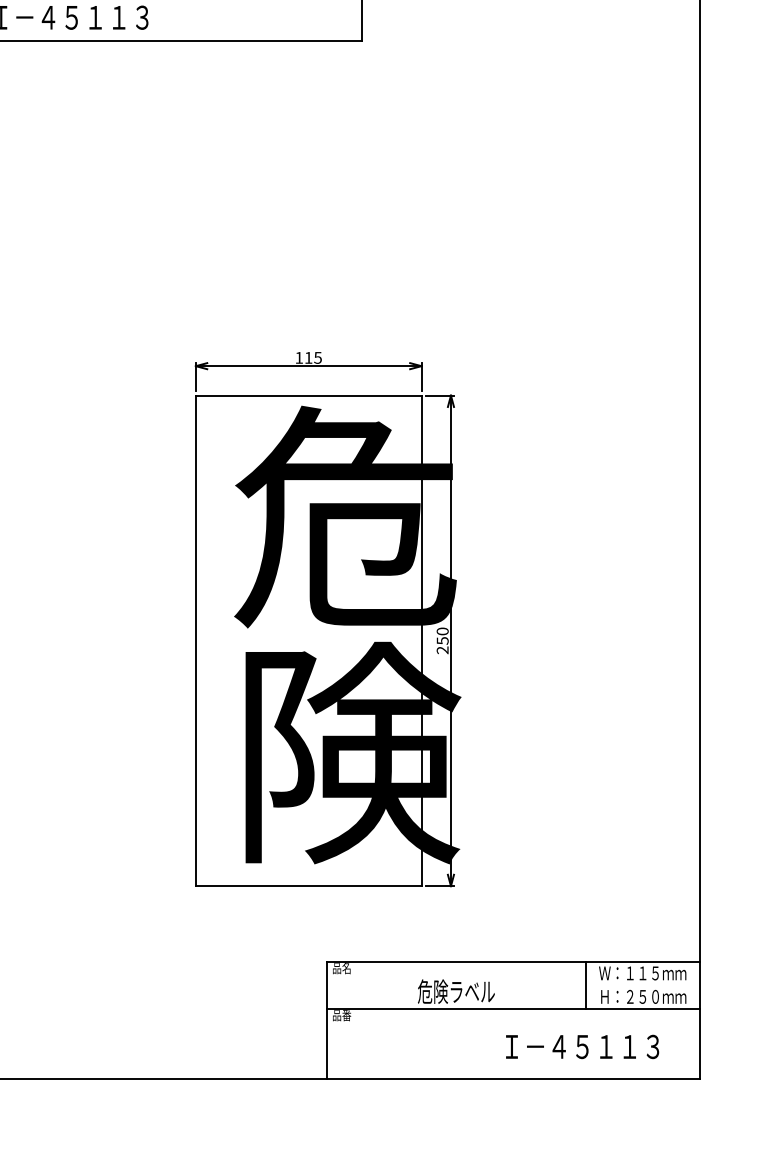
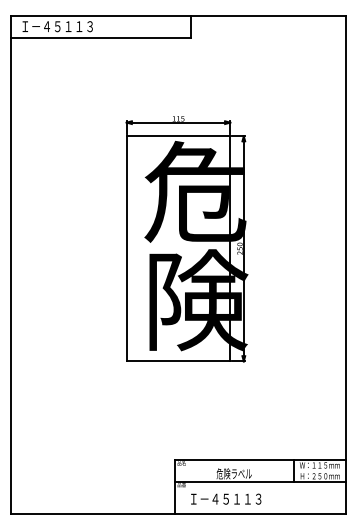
part: (326, 620) -> (186, 239), moved
text: (583, 1045) -> (226, 498), moved

